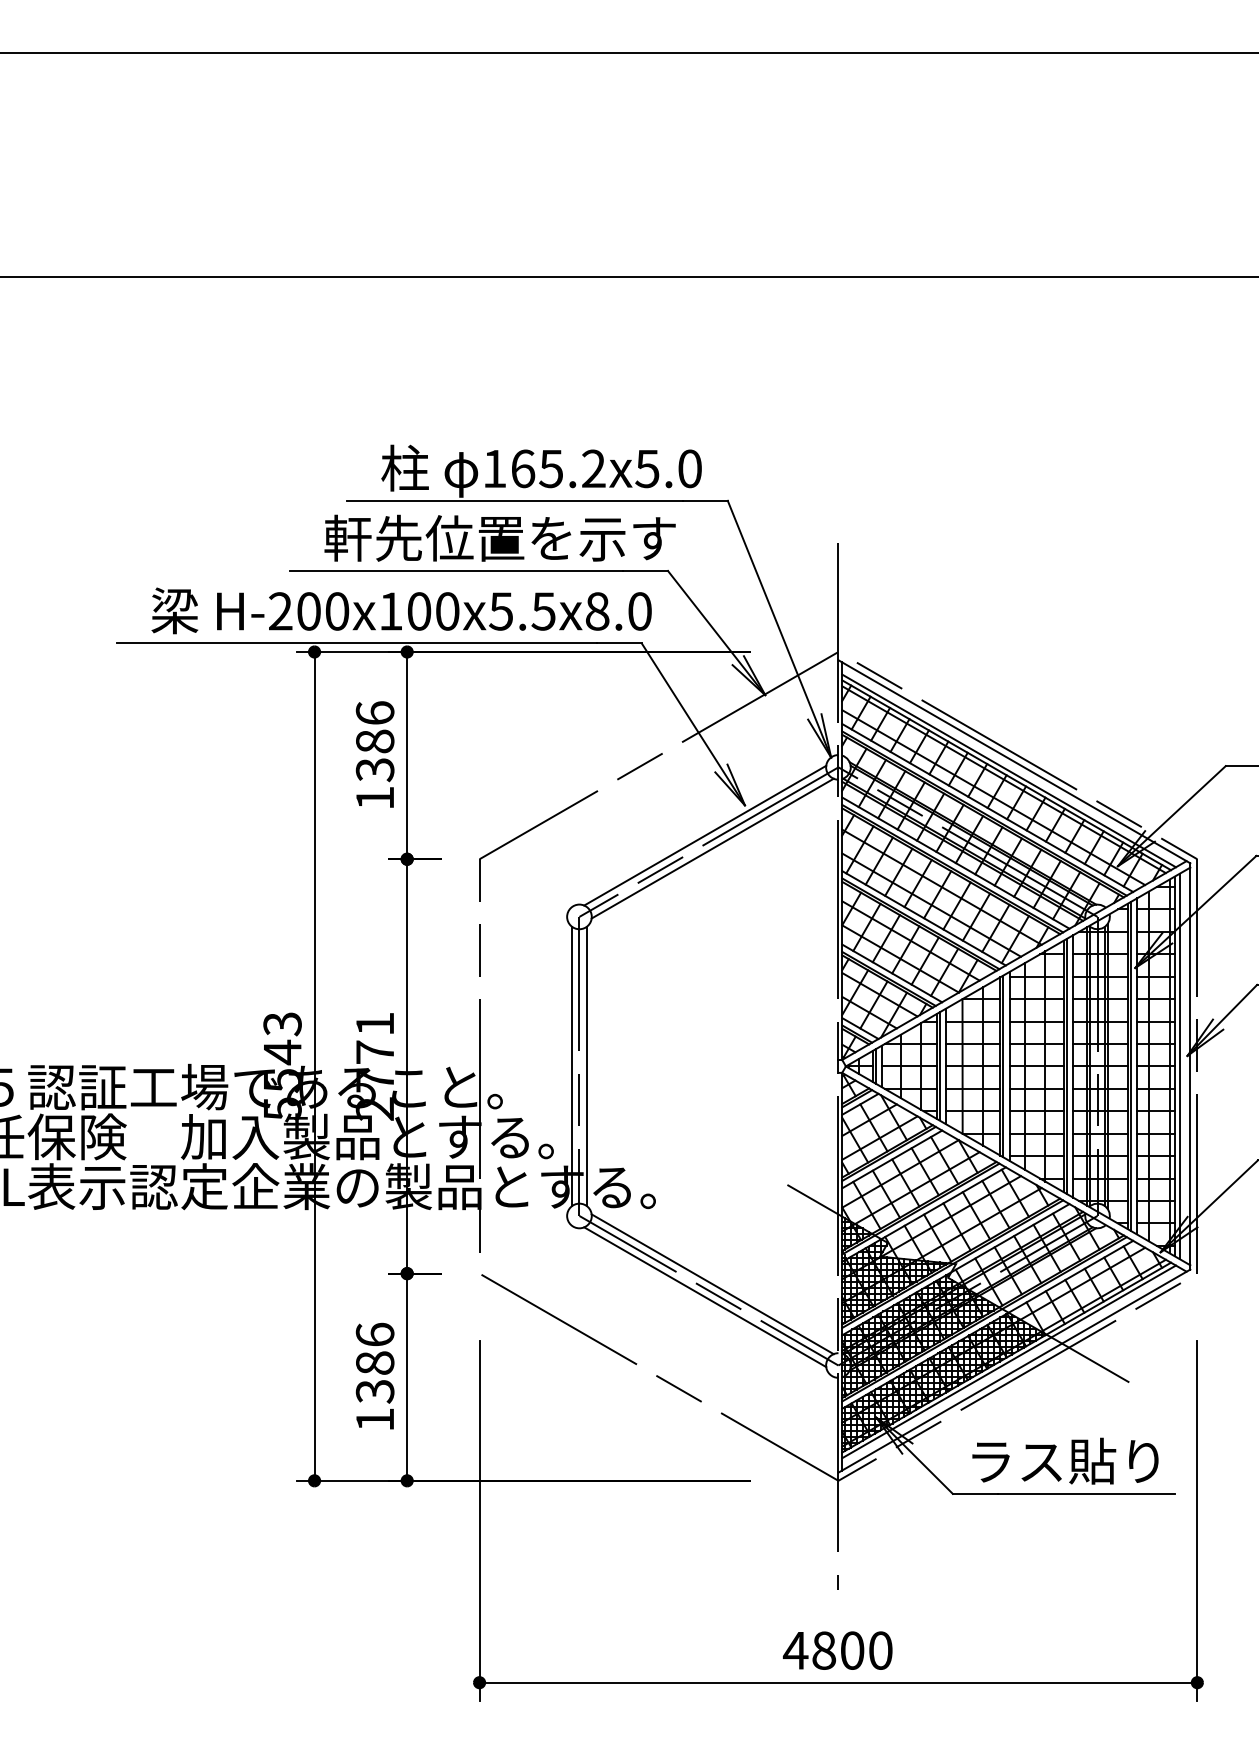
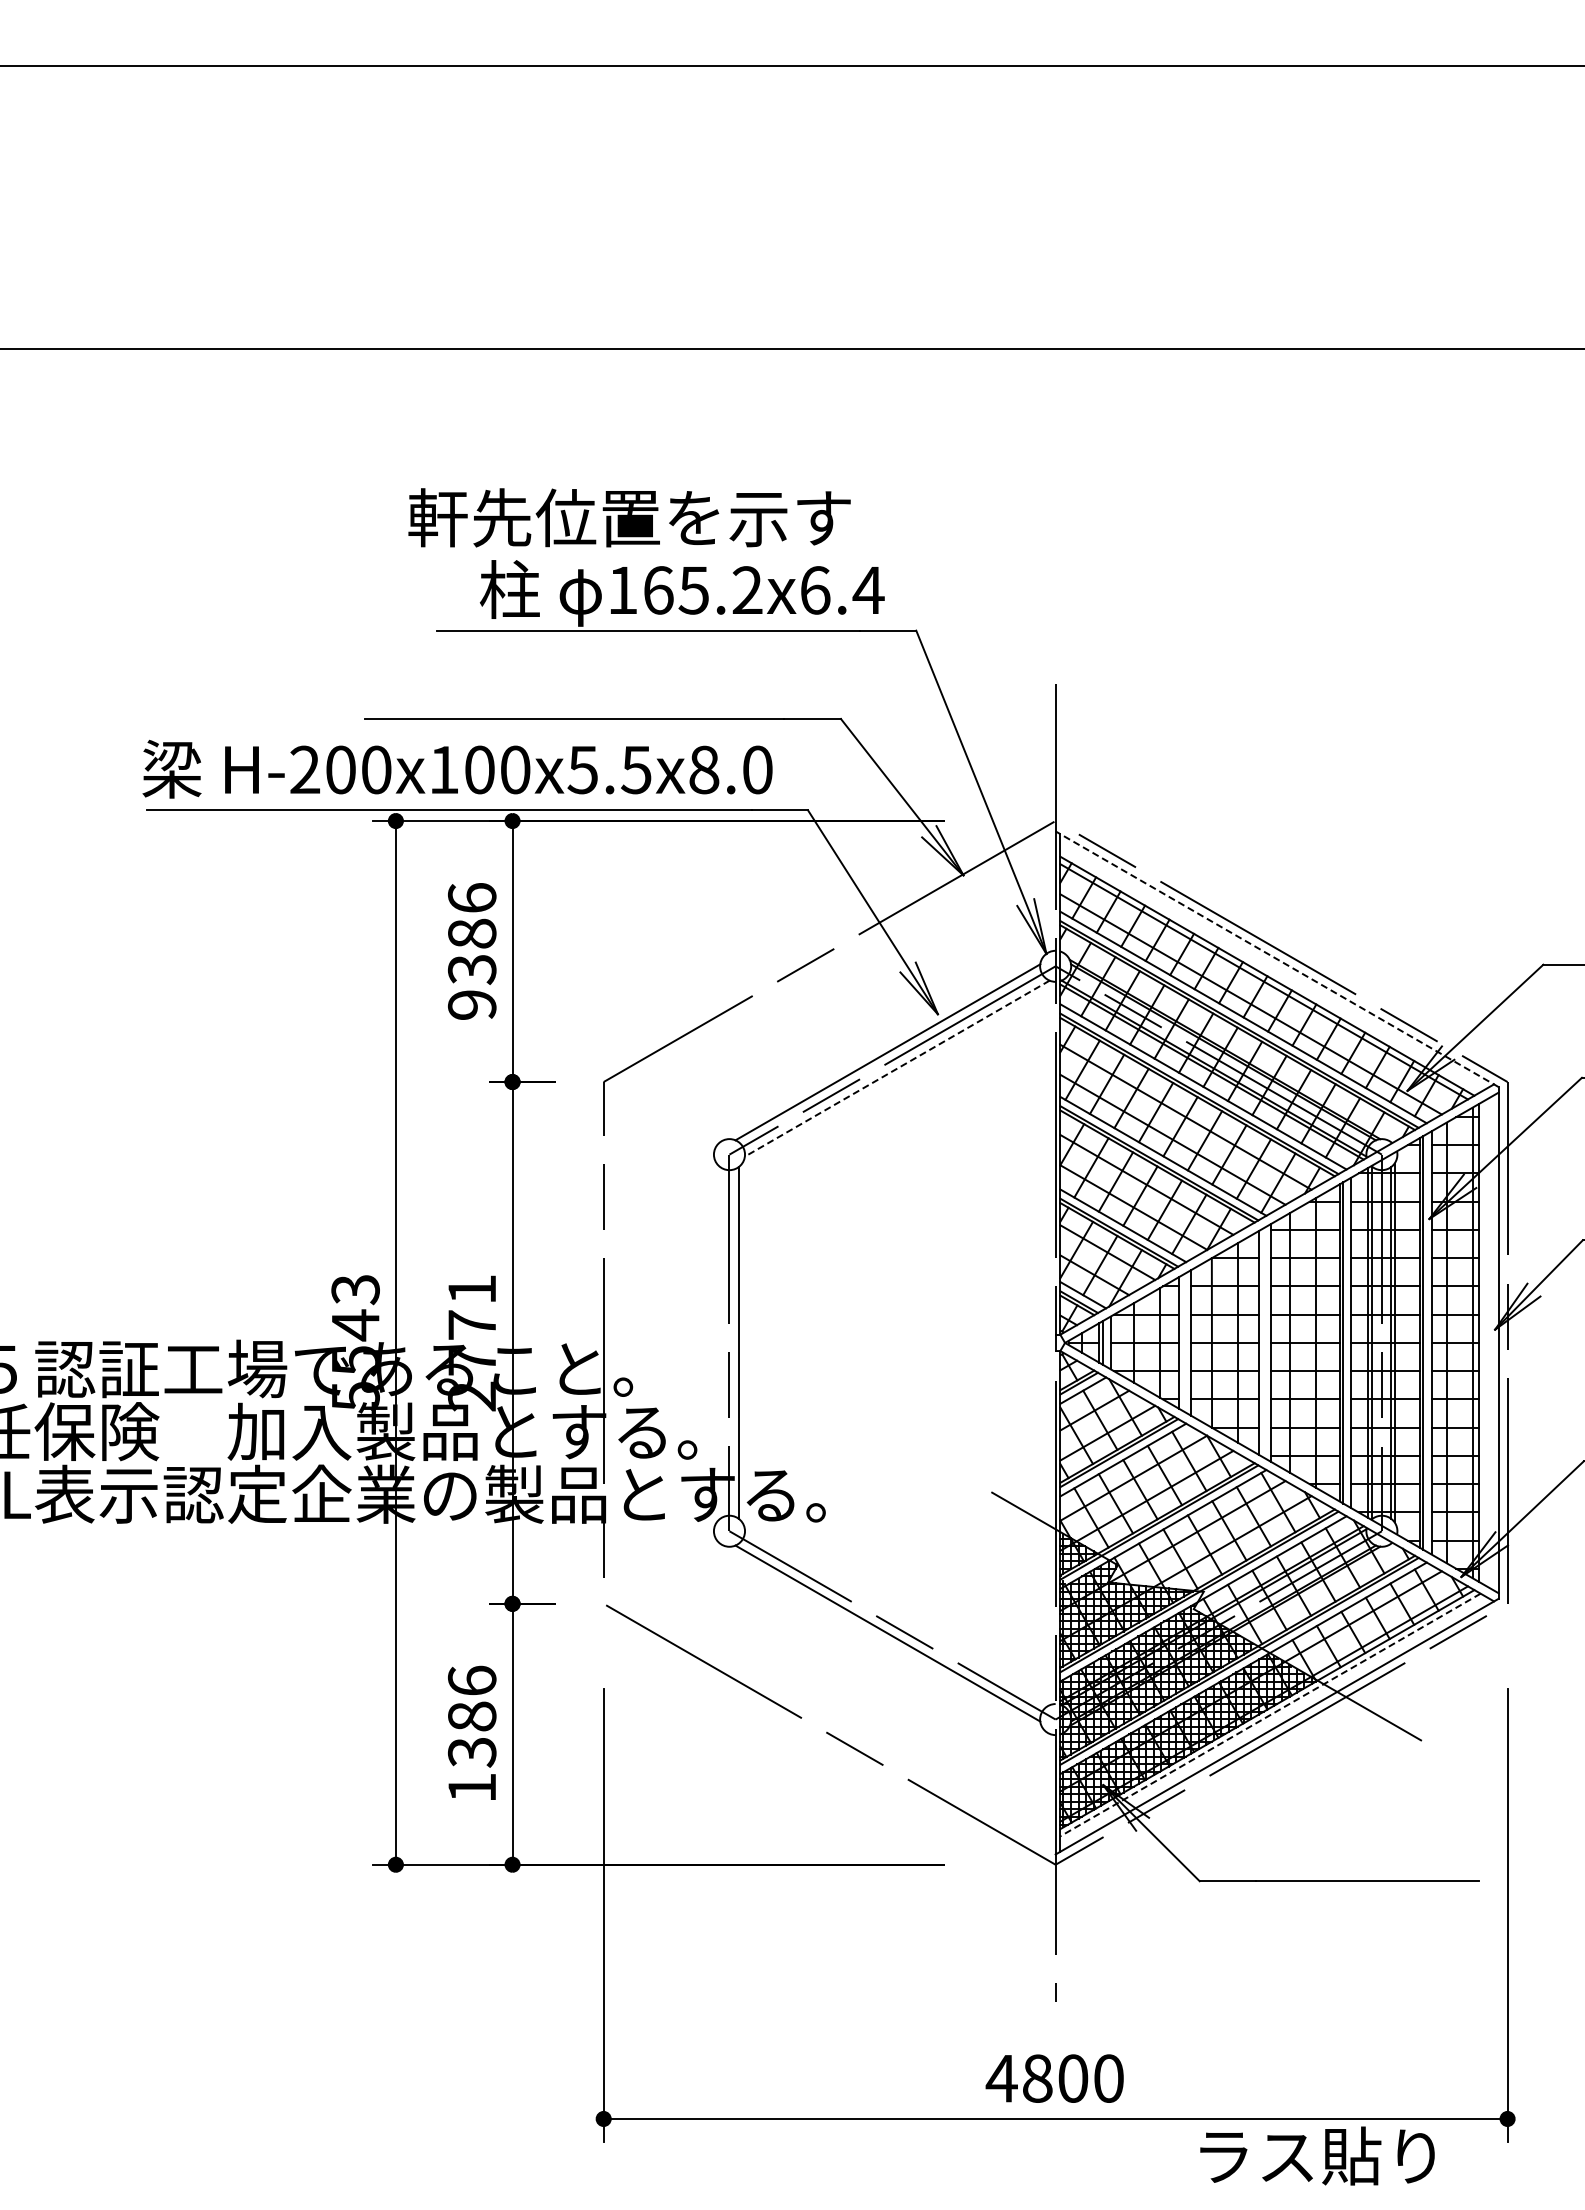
text: (668, 468) -> (841, 590), 165.2x5.0 -> 165.2x6.4
text: (500, 538) -> (629, 517), moved
text: (401, 610) -> (457, 768), moved
line: (1014, 761) -> (1277, 959), solid -> dashed
line: (1009, 770) -> (1270, 970), removed
text: (374, 797) -> (471, 1004), 1386 -> 9386
line: (712, 848) -> (897, 1068), solid -> dashed
line: (572, 1066) -> (720, 1342), removed
line: (939, 1066) -> (1182, 1342), removed
line: (1003, 1066) -> (1263, 1342), removed
line: (1179, 1066) -> (1485, 1342), removed
line: (712, 1284) -> (896, 1617), removed
line: (1009, 1362) -> (1270, 1715), solid -> dashed
text: (1065, 1460) -> (1317, 2155), moved

